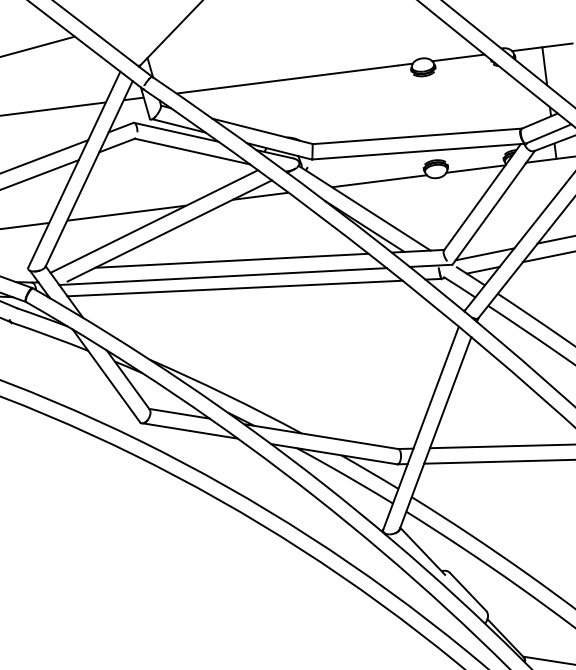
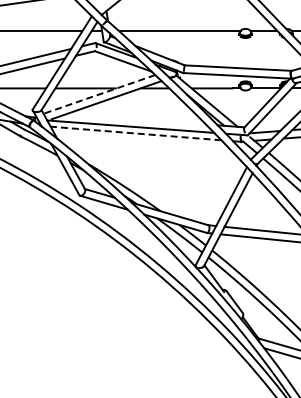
line: (152, 221) -> (98, 94), solid -> dashed
line: (230, 261) -> (135, 119), removed
line: (235, 288) -> (136, 133), solid -> dashed

